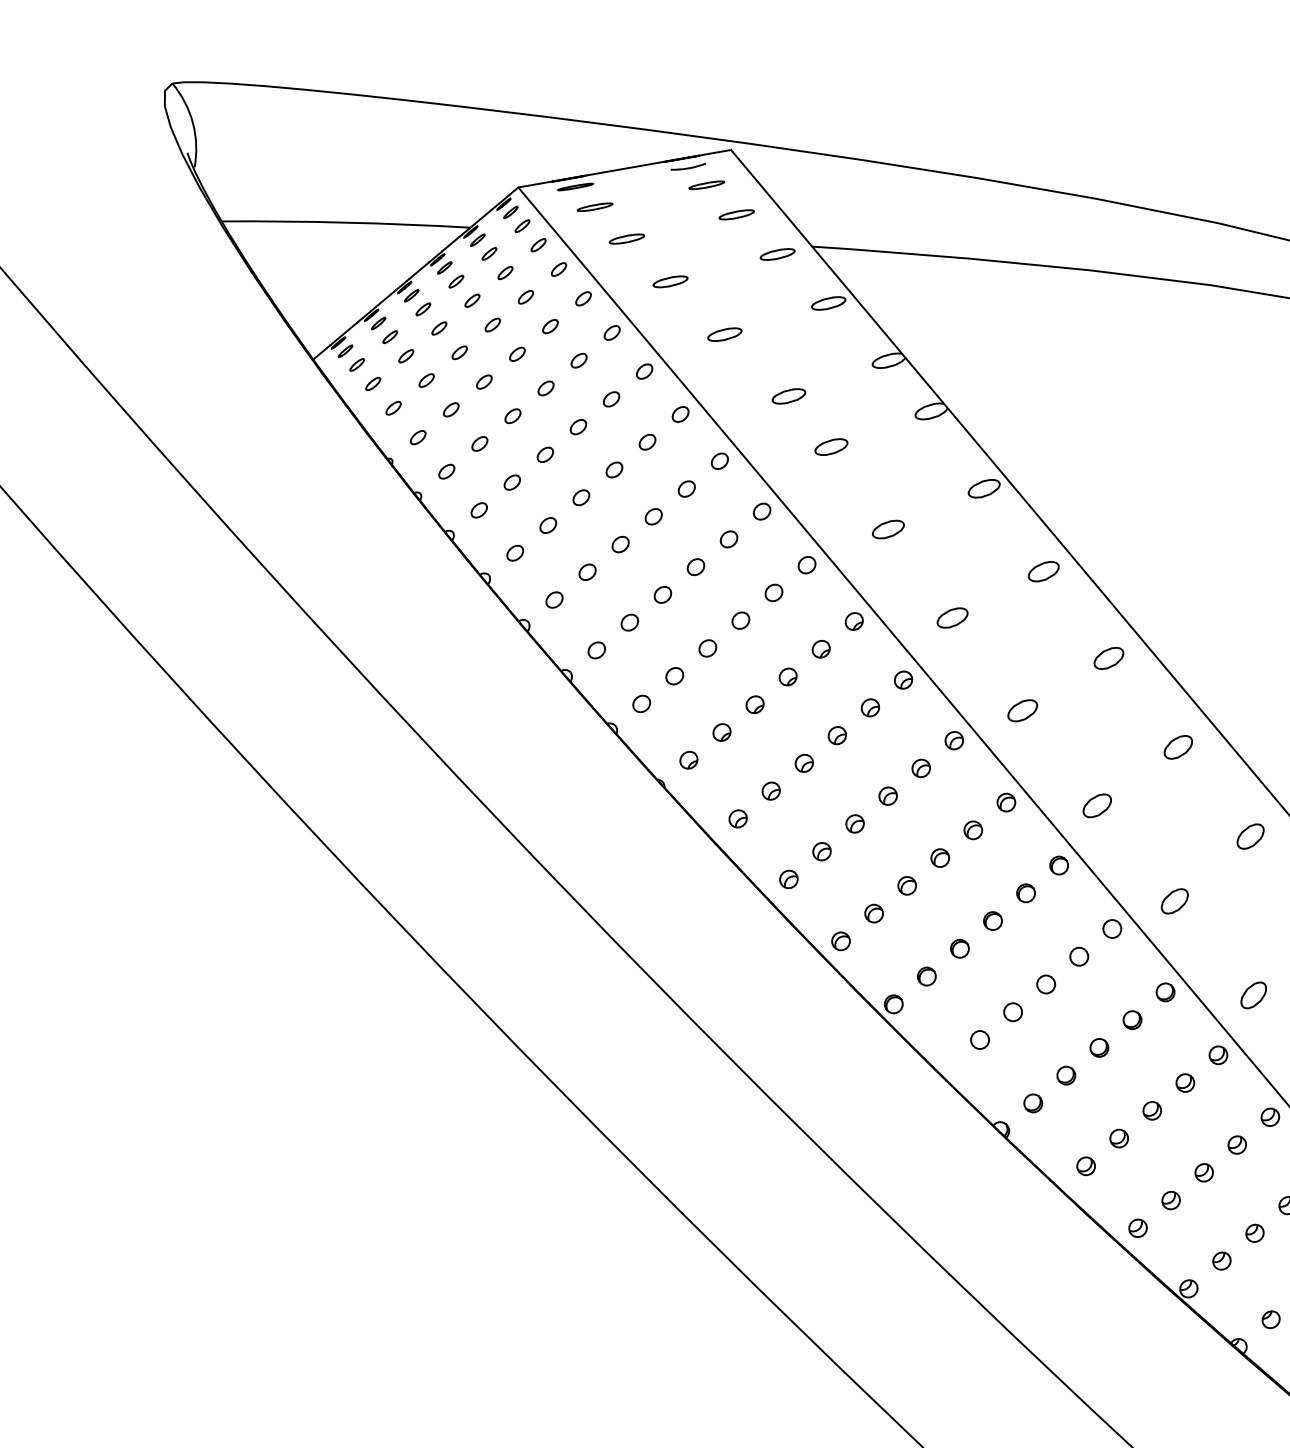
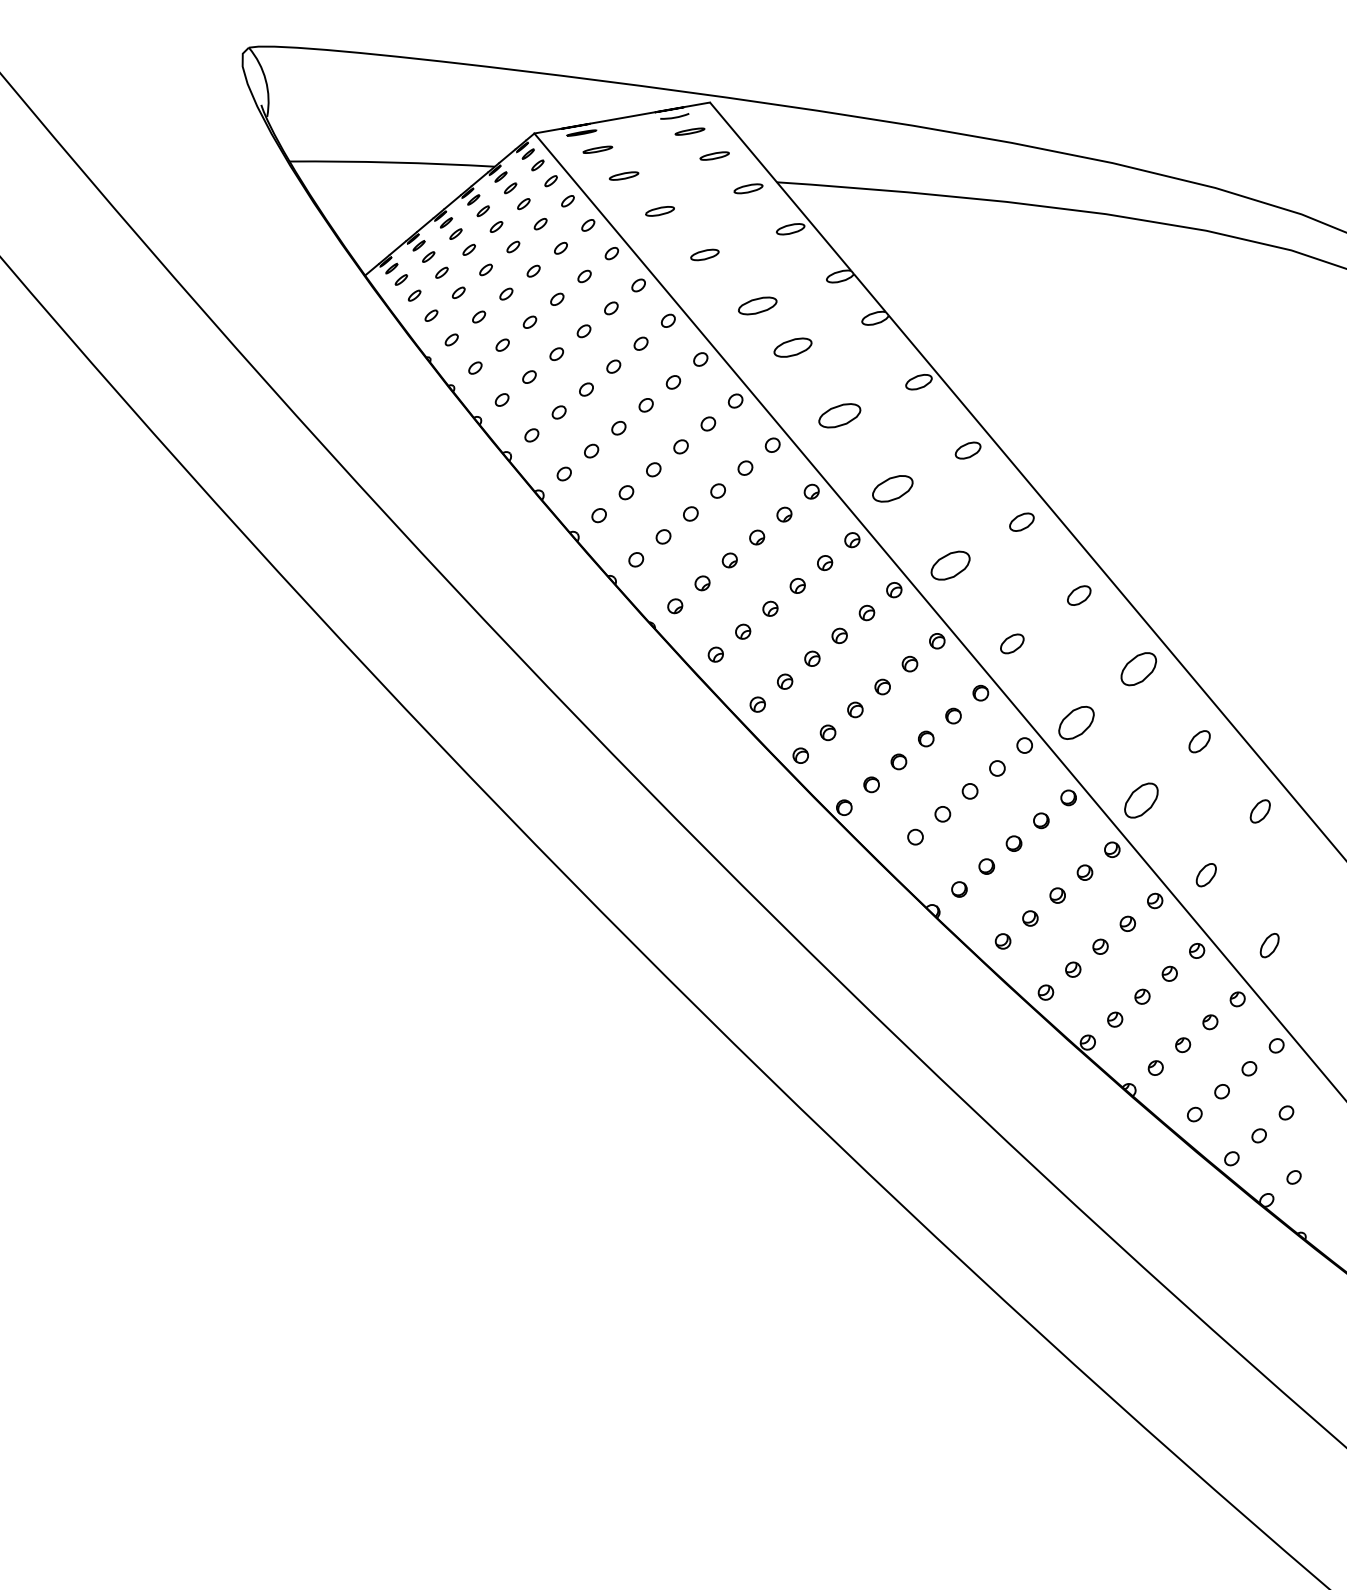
part: (788, 395) -> (757, 305), size x1.4
part: (830, 446) -> (792, 347), size x1.4
part: (887, 529) -> (839, 415), size x1.6
part: (952, 617) -> (892, 488), size x1.6
part: (1022, 709) -> (950, 564), size x1.6
part: (1250, 836) -> (1138, 669), size x1.6
part: (1173, 901) -> (1075, 722), size x1.6
part: (1253, 994) -> (1141, 799), size x1.6

